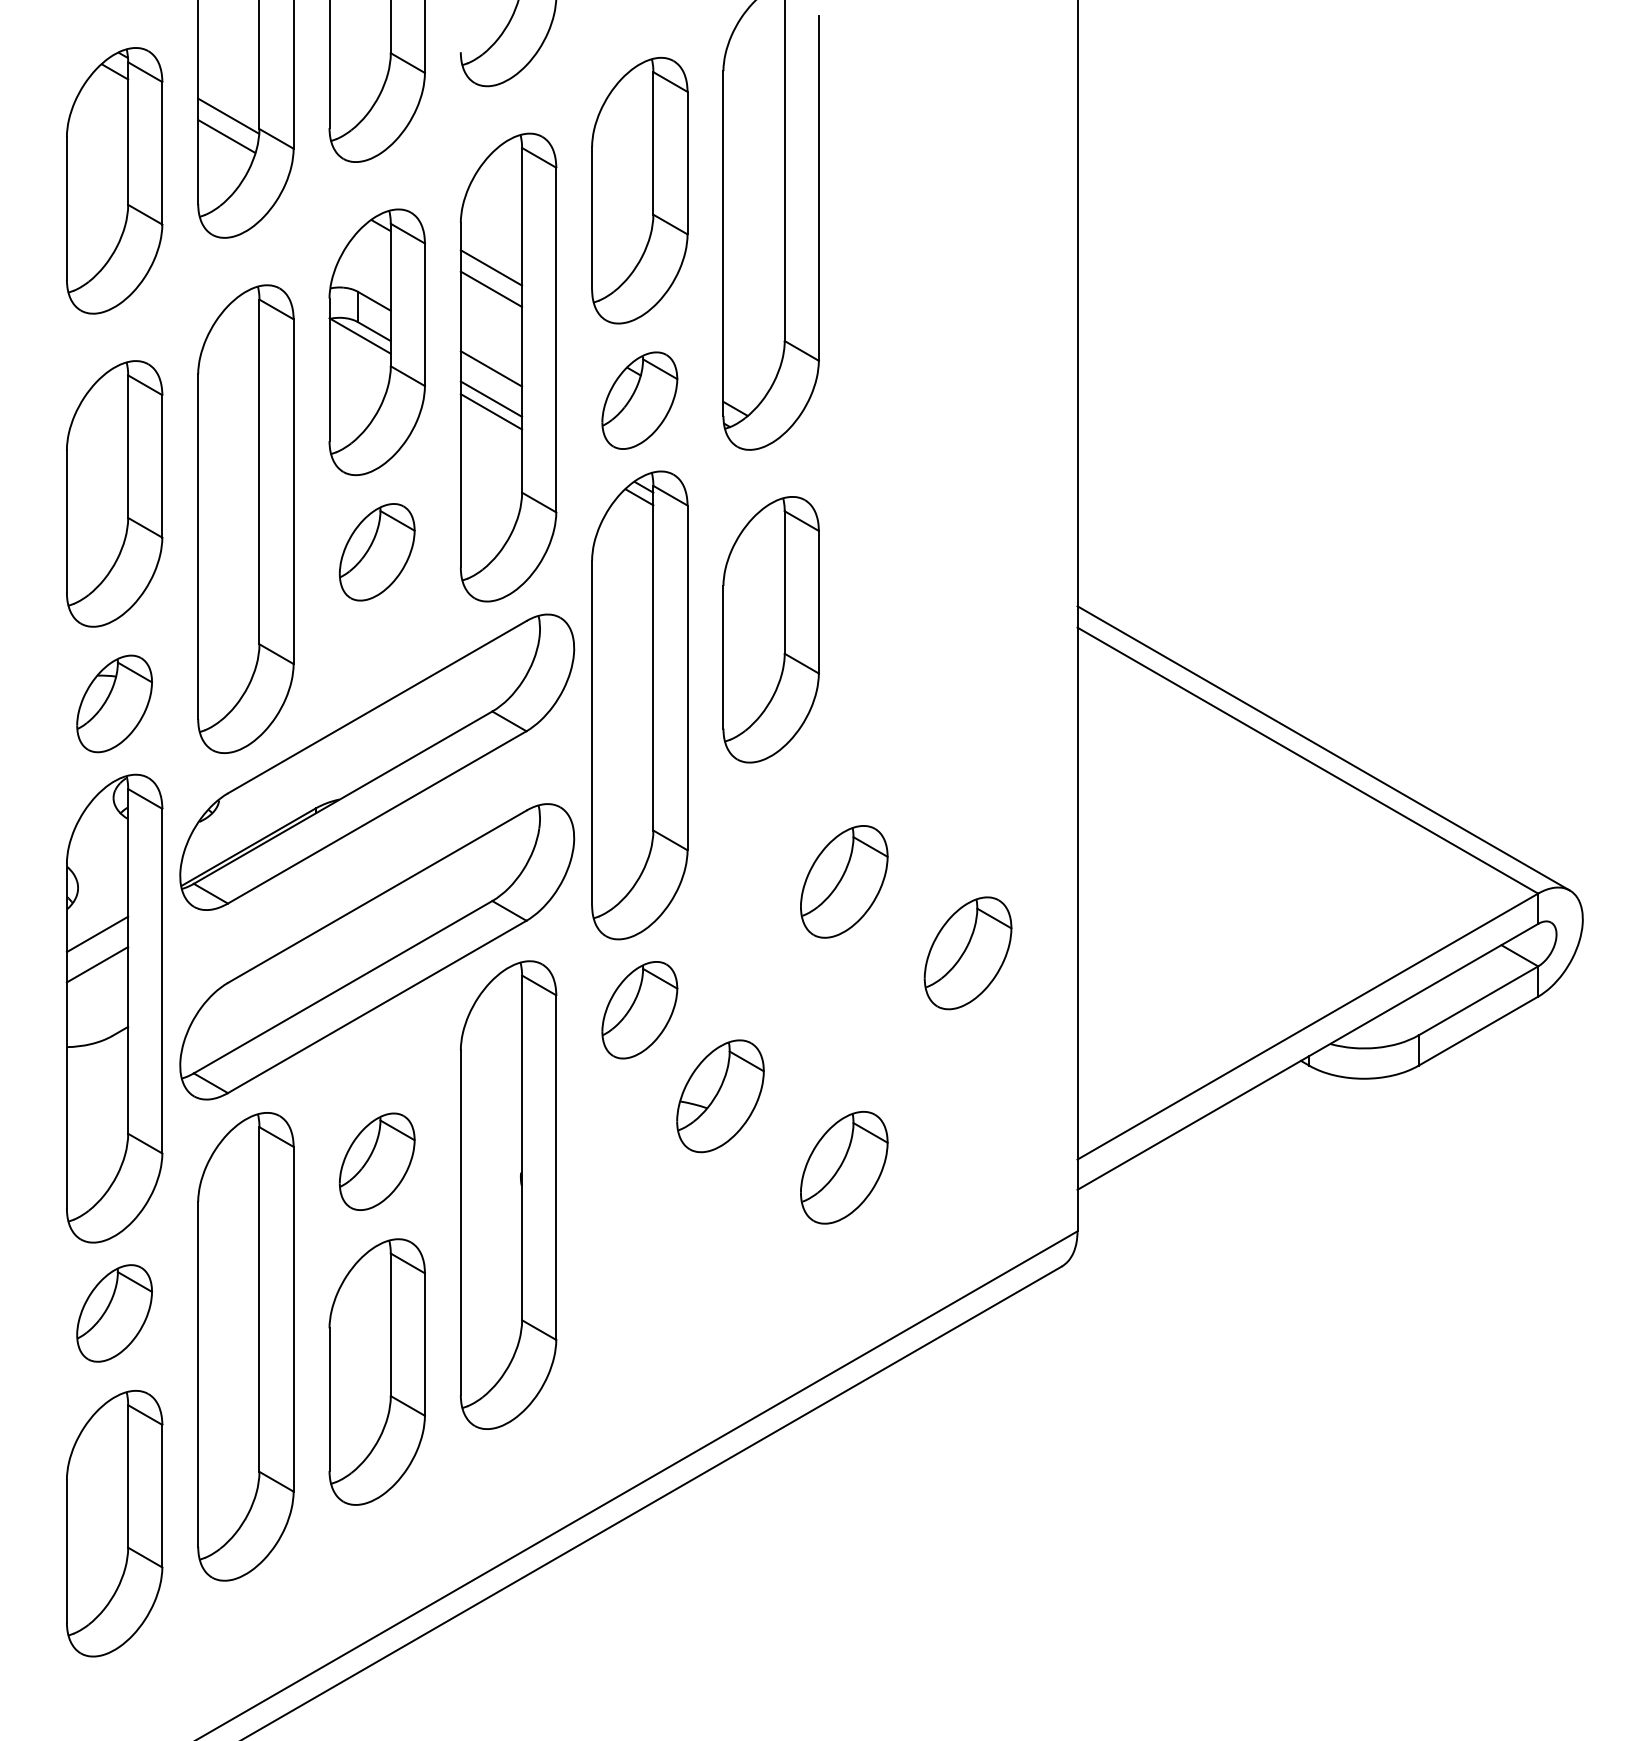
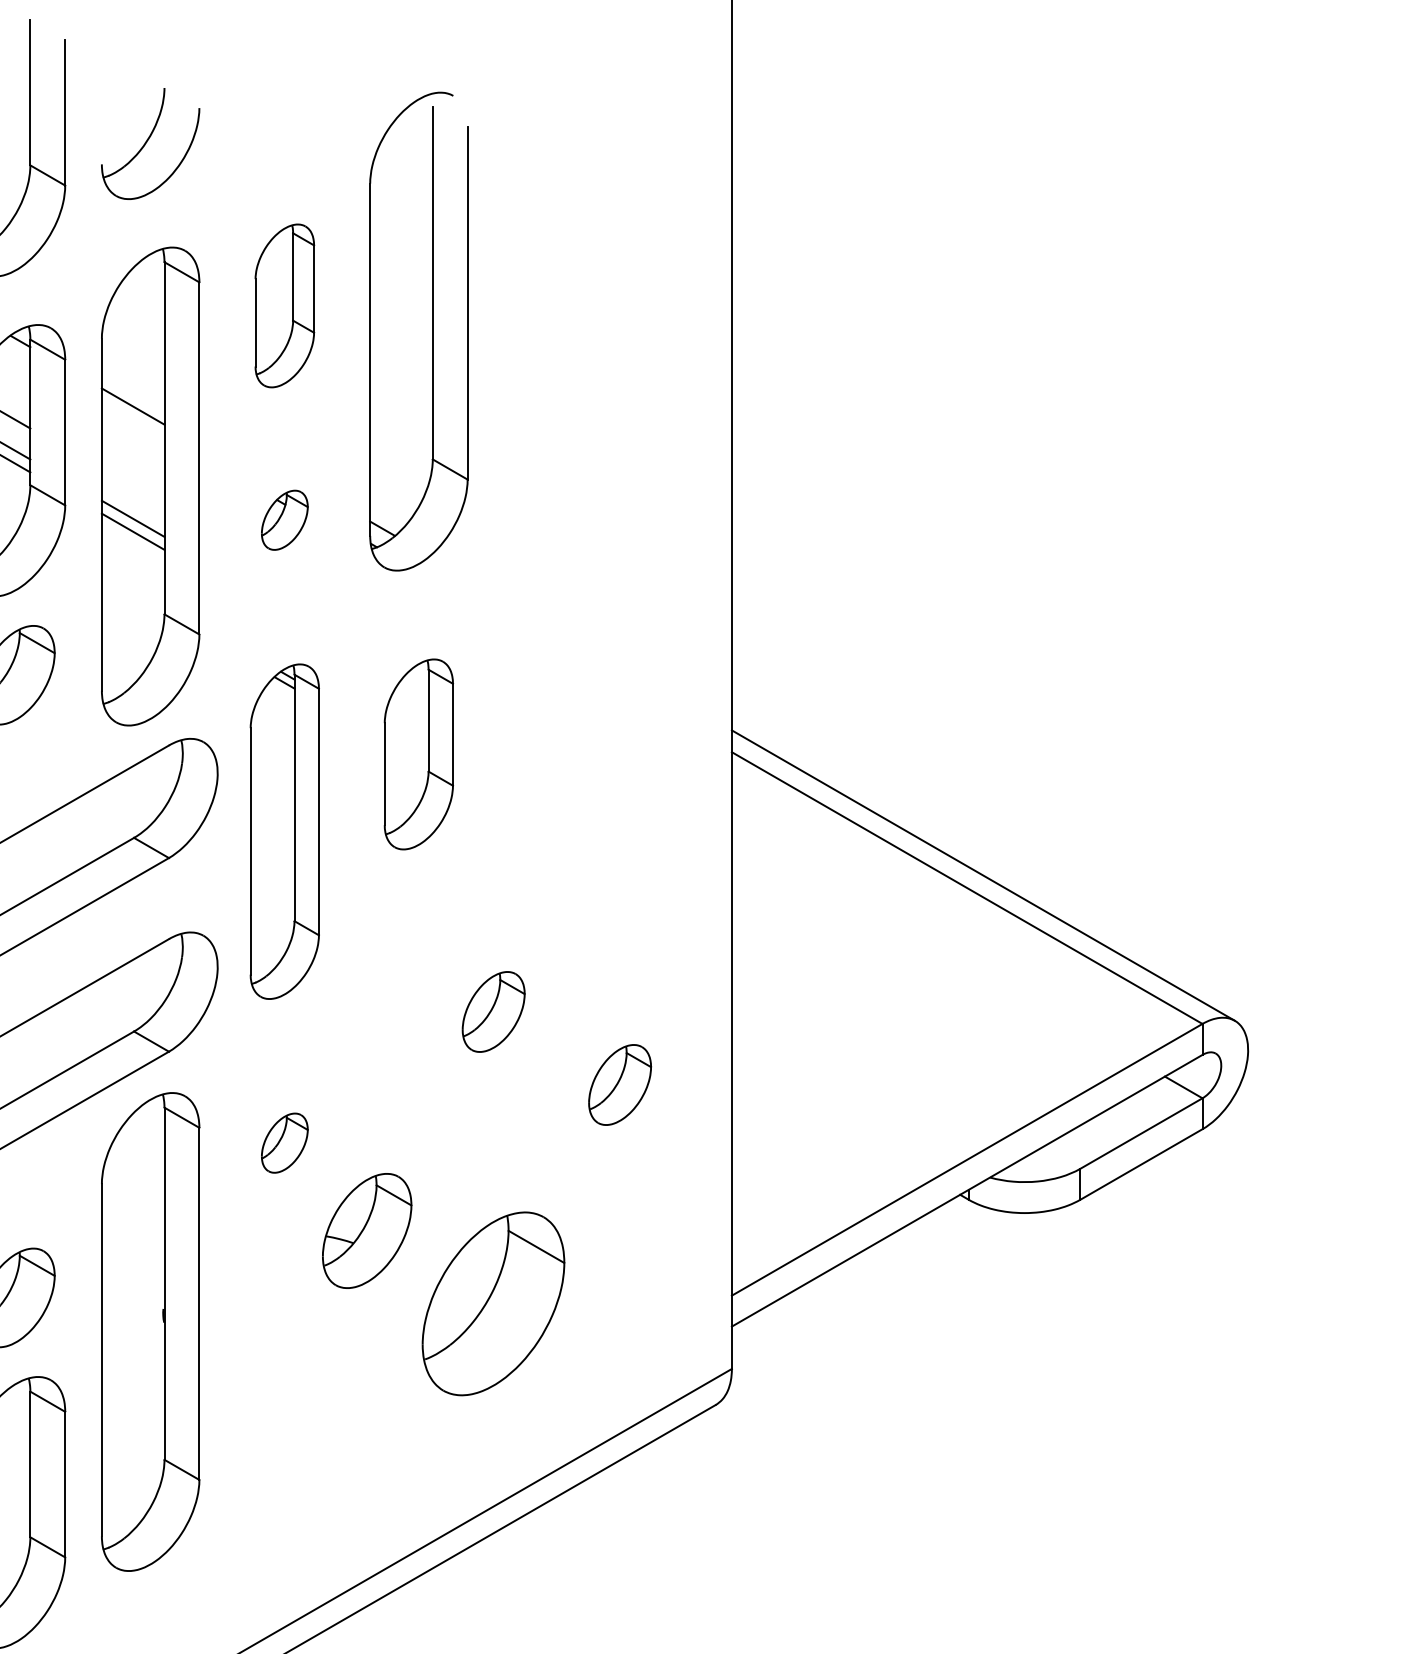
part: (639, 190) -> (284, 305), size x0.6
line: (491, 267) -> (133, 384), removed
line: (491, 368) -> (133, 487), removed
part: (639, 400) -> (284, 520), size x0.6
part: (770, 629) -> (418, 754), size x0.7
part: (639, 705) -> (284, 831), size x0.7
part: (844, 881) -> (493, 1011), size x0.7
part: (967, 953) -> (619, 1085), size x0.7
part: (639, 1010) -> (284, 1143), size x0.6
part: (844, 1167) -> (493, 1303), size x1.6

